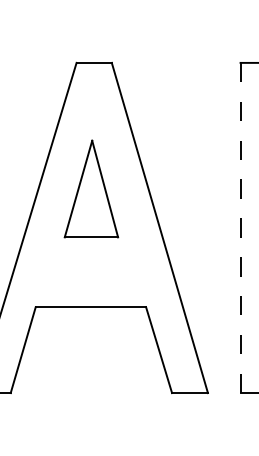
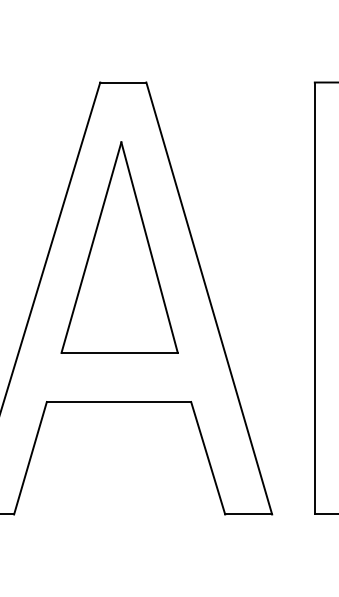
part: (91, 188) -> (119, 246), size x1.67
line: (240, 228) -> (314, 299), dashed -> solid

